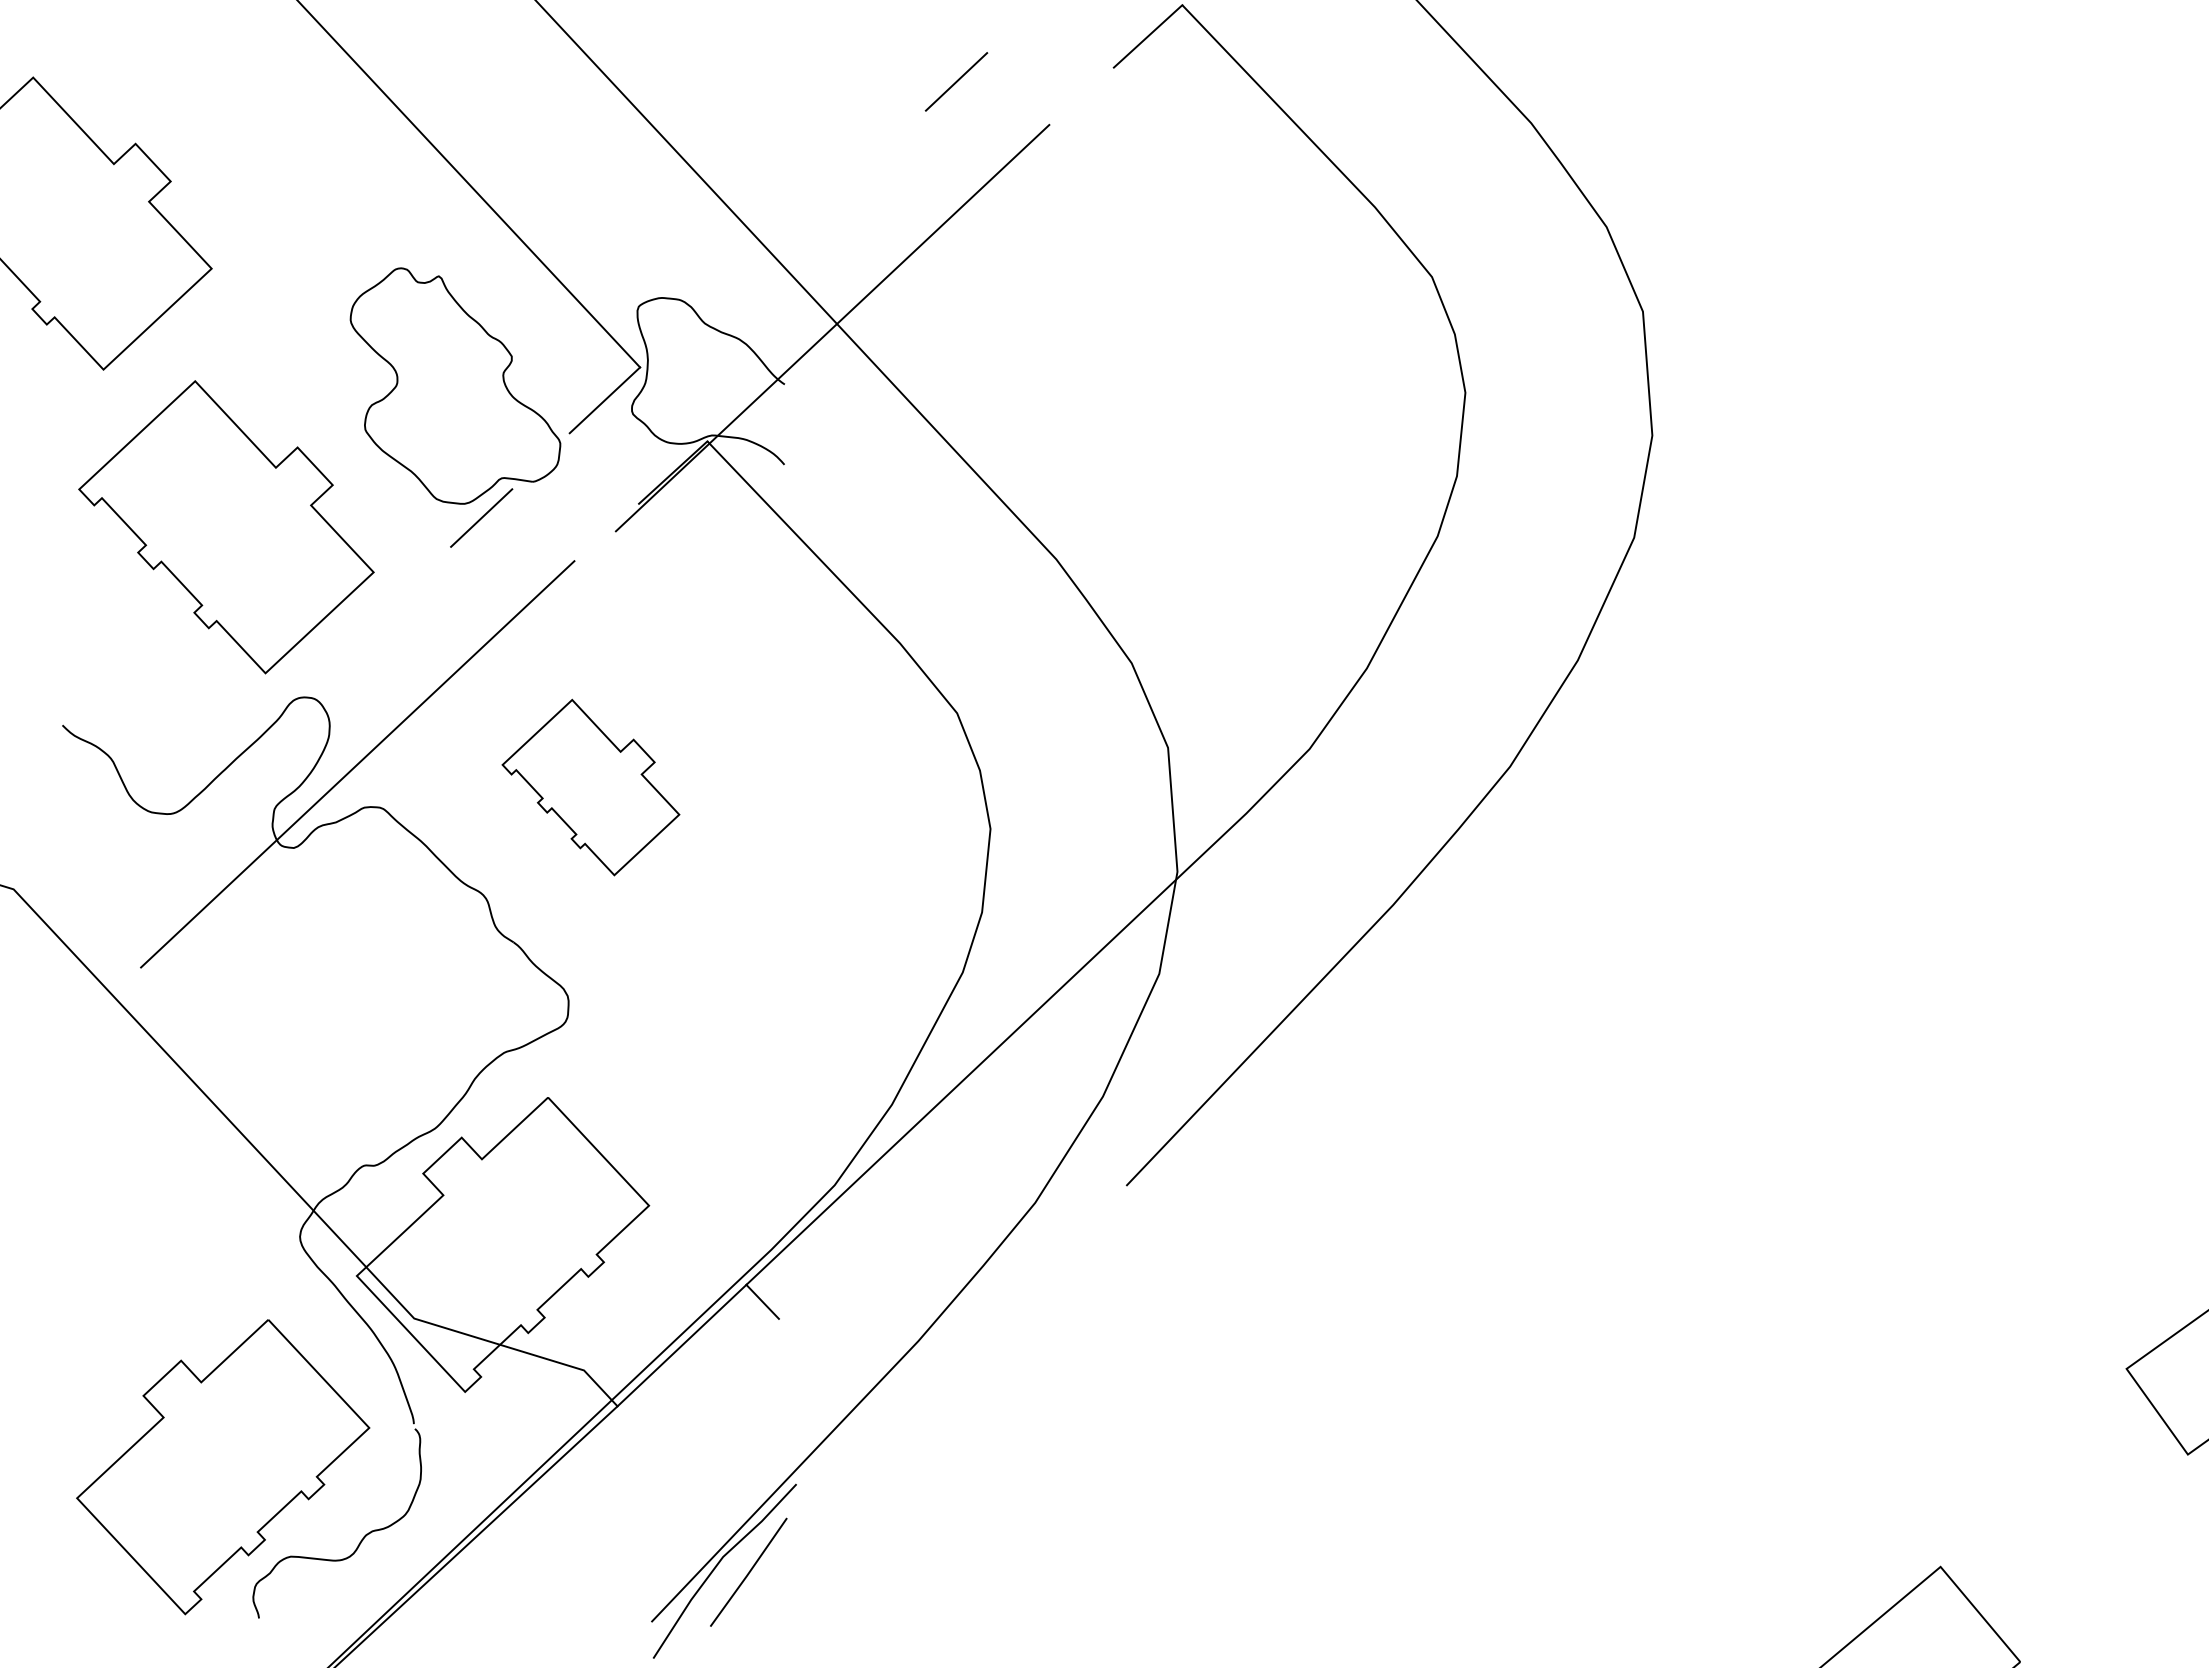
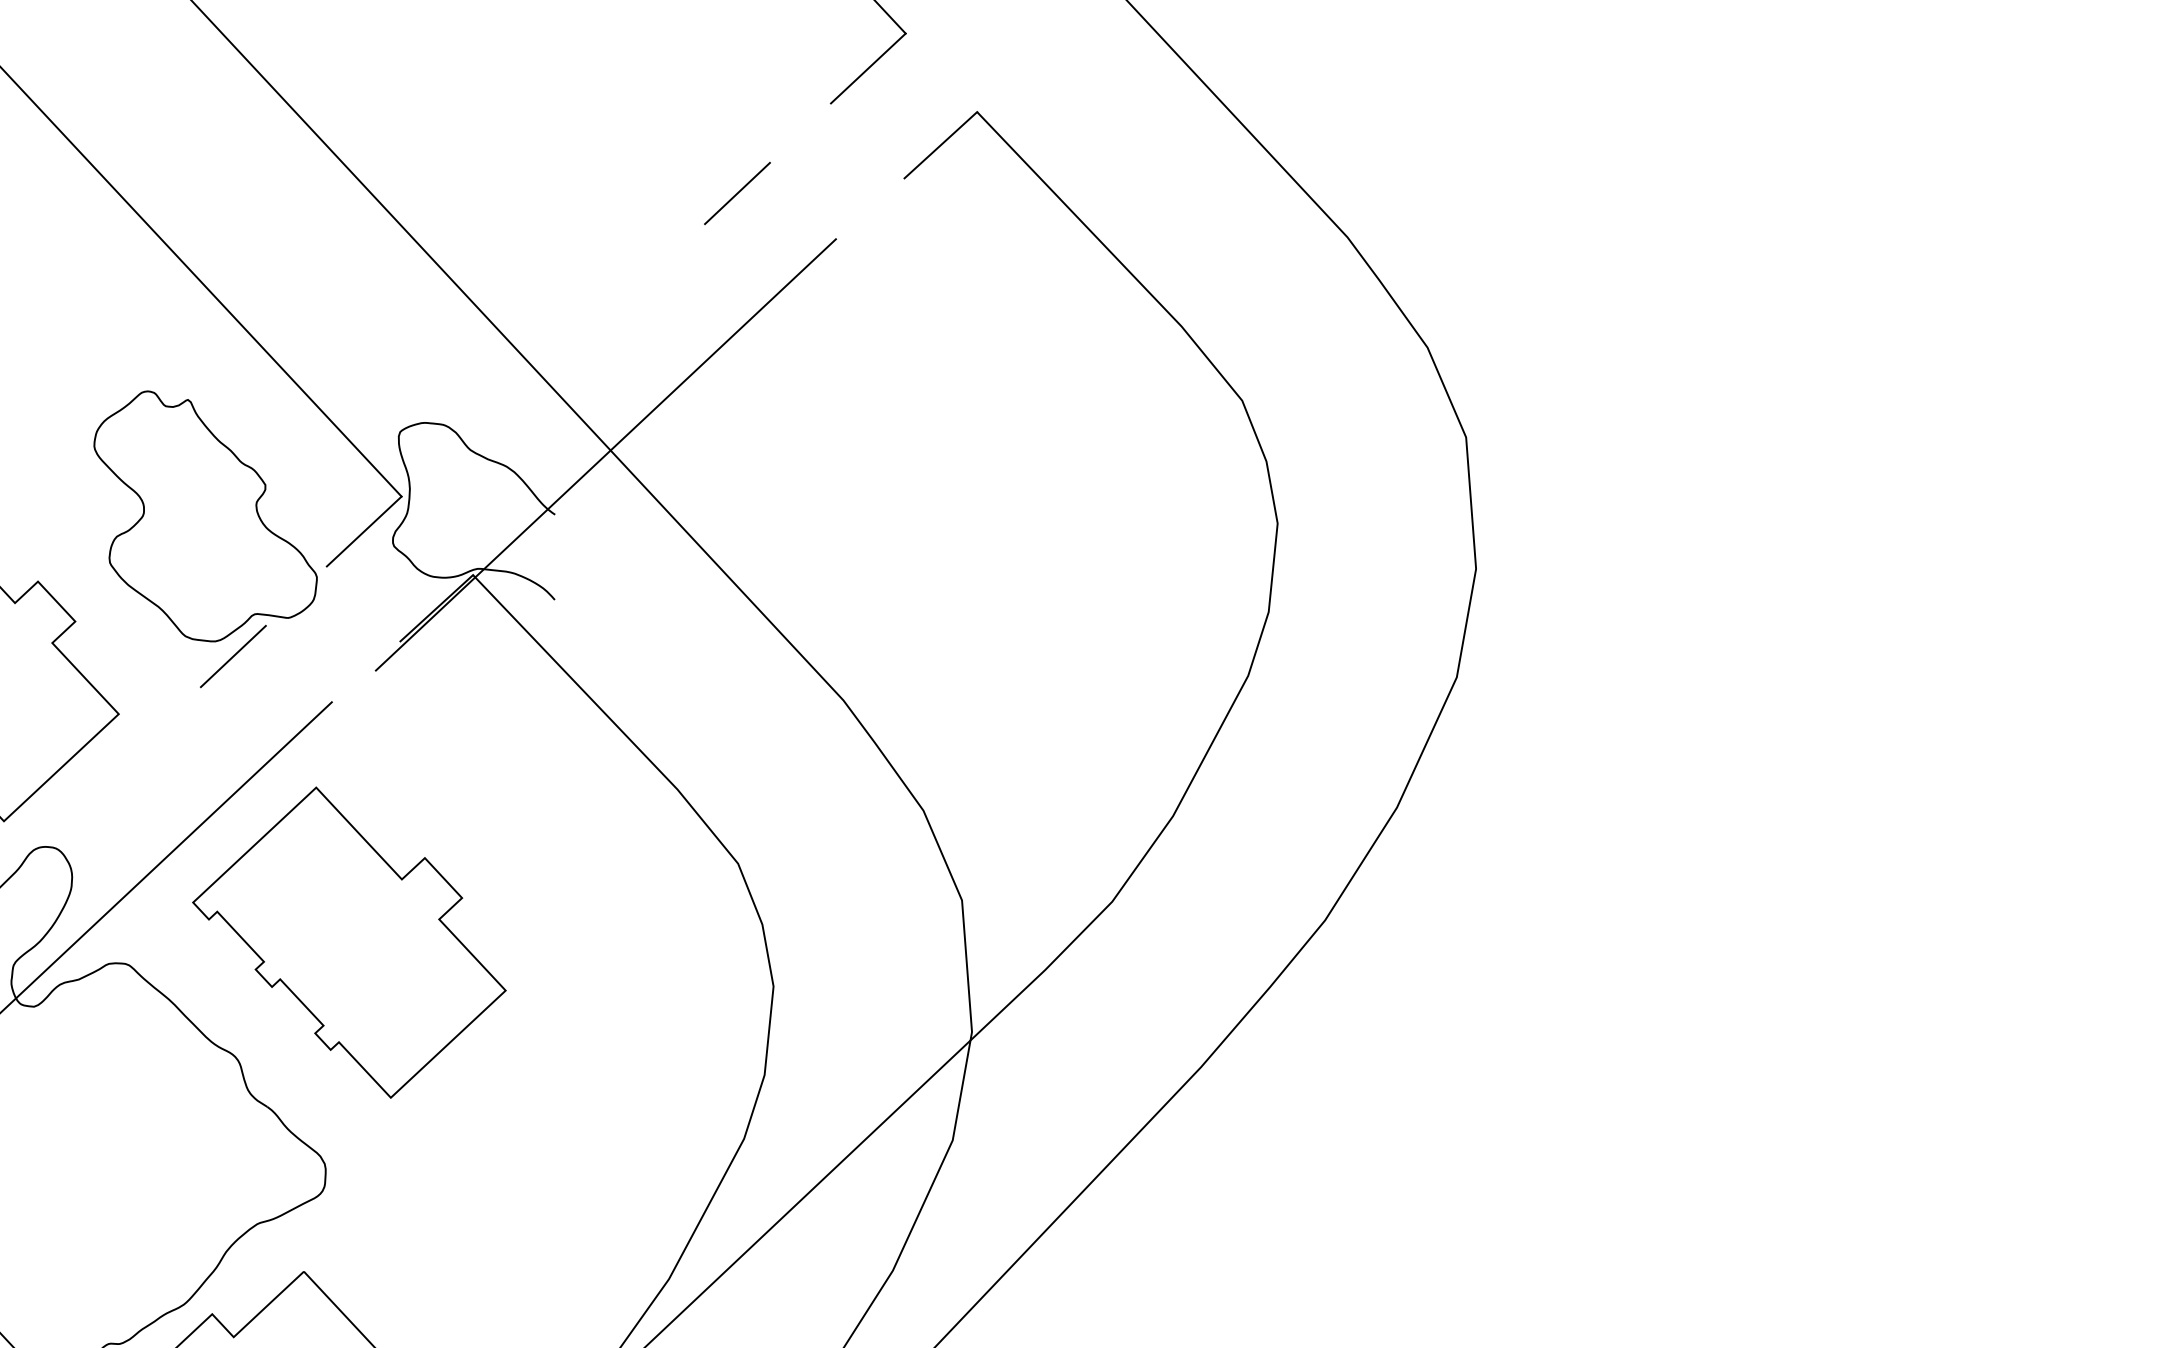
part: (590, 787) -> (348, 942), size x1.67

